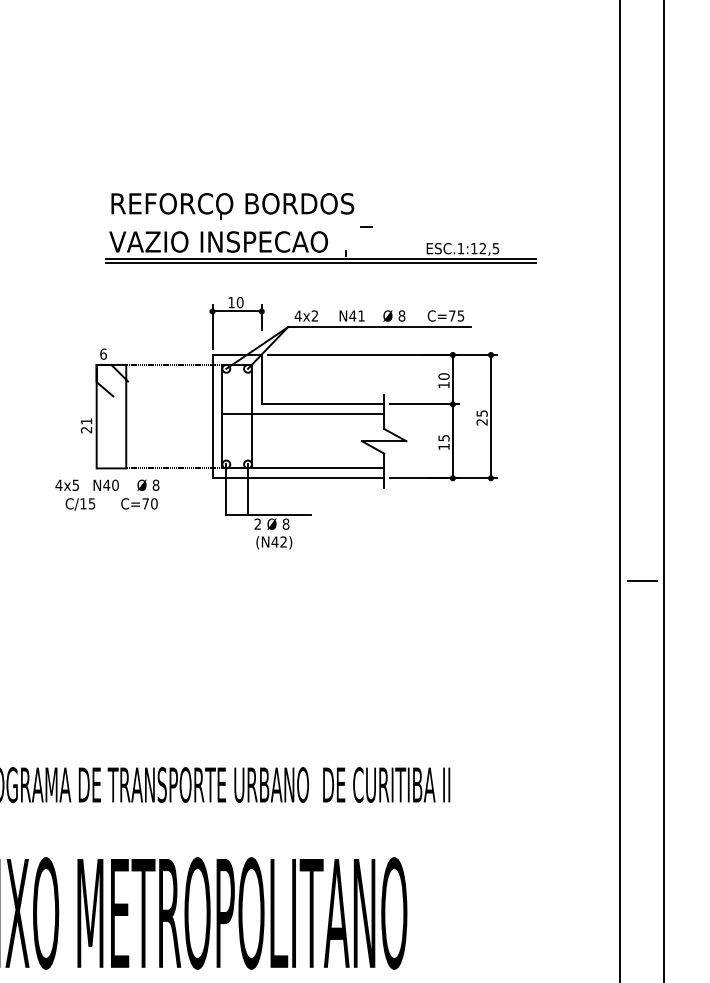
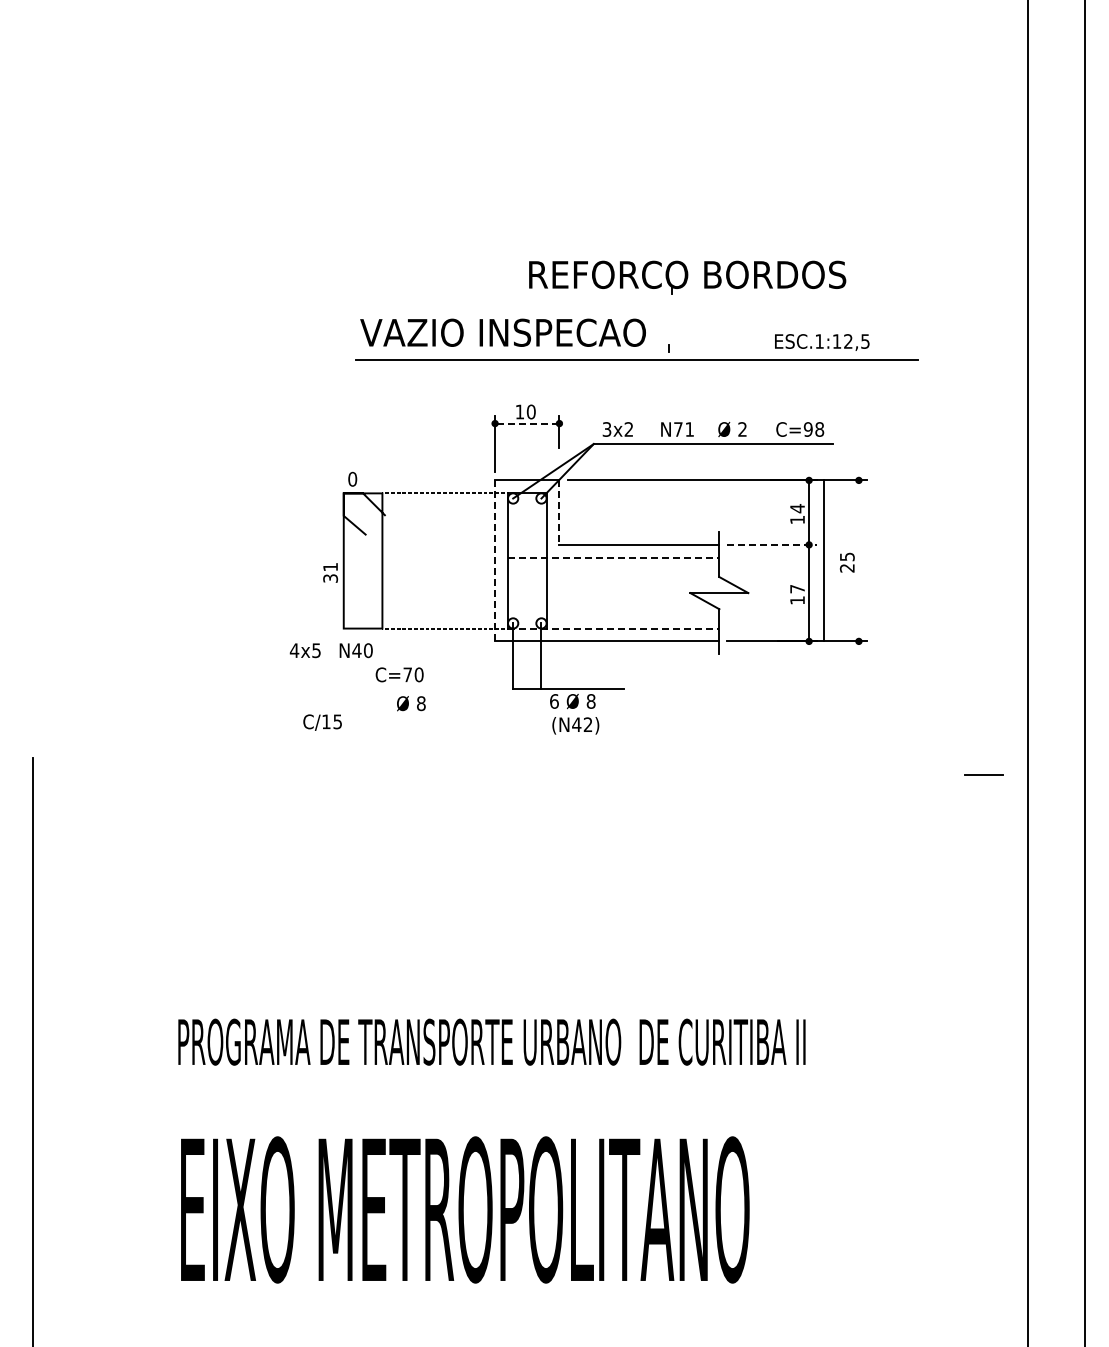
part: (232, 205) -> (687, 277), moved
line: (366, 227) -> (696, 313), removed
line: (320, 259) -> (636, 355), removed
line: (236, 311) -> (526, 423), solid -> dashed
text: (297, 316) -> (606, 429), 4x2 -> 3x2
text: (352, 316) -> (678, 429), N41 -> N71
text: (401, 316) -> (742, 429), 8 -> 2
text: (456, 316) -> (813, 429), C=75 -> C=98
text: (103, 353) -> (352, 478), 6 -> 0
text: (444, 376) -> (797, 508), 10 -> 14
line: (261, 380) -> (559, 513), solid -> dashed
line: (424, 404) -> (772, 544), solid -> dashed
line: (303, 414) -> (613, 557), solid -> dashed
line: (212, 416) -> (495, 560), solid -> dashed
line: (490, 416) -> (823, 560), moved
text: (86, 430) -> (330, 578), 21 -> 31
text: (444, 438) -> (797, 589), 15 -> 17
line: (303, 468) -> (613, 628), solid -> dashed
text: (148, 485) -> (411, 703), moved
text: (80, 504) -> (322, 722), moved
text: (257, 524) -> (554, 701), 2 -> 6
line: (642, 580) -> (983, 774), moved

